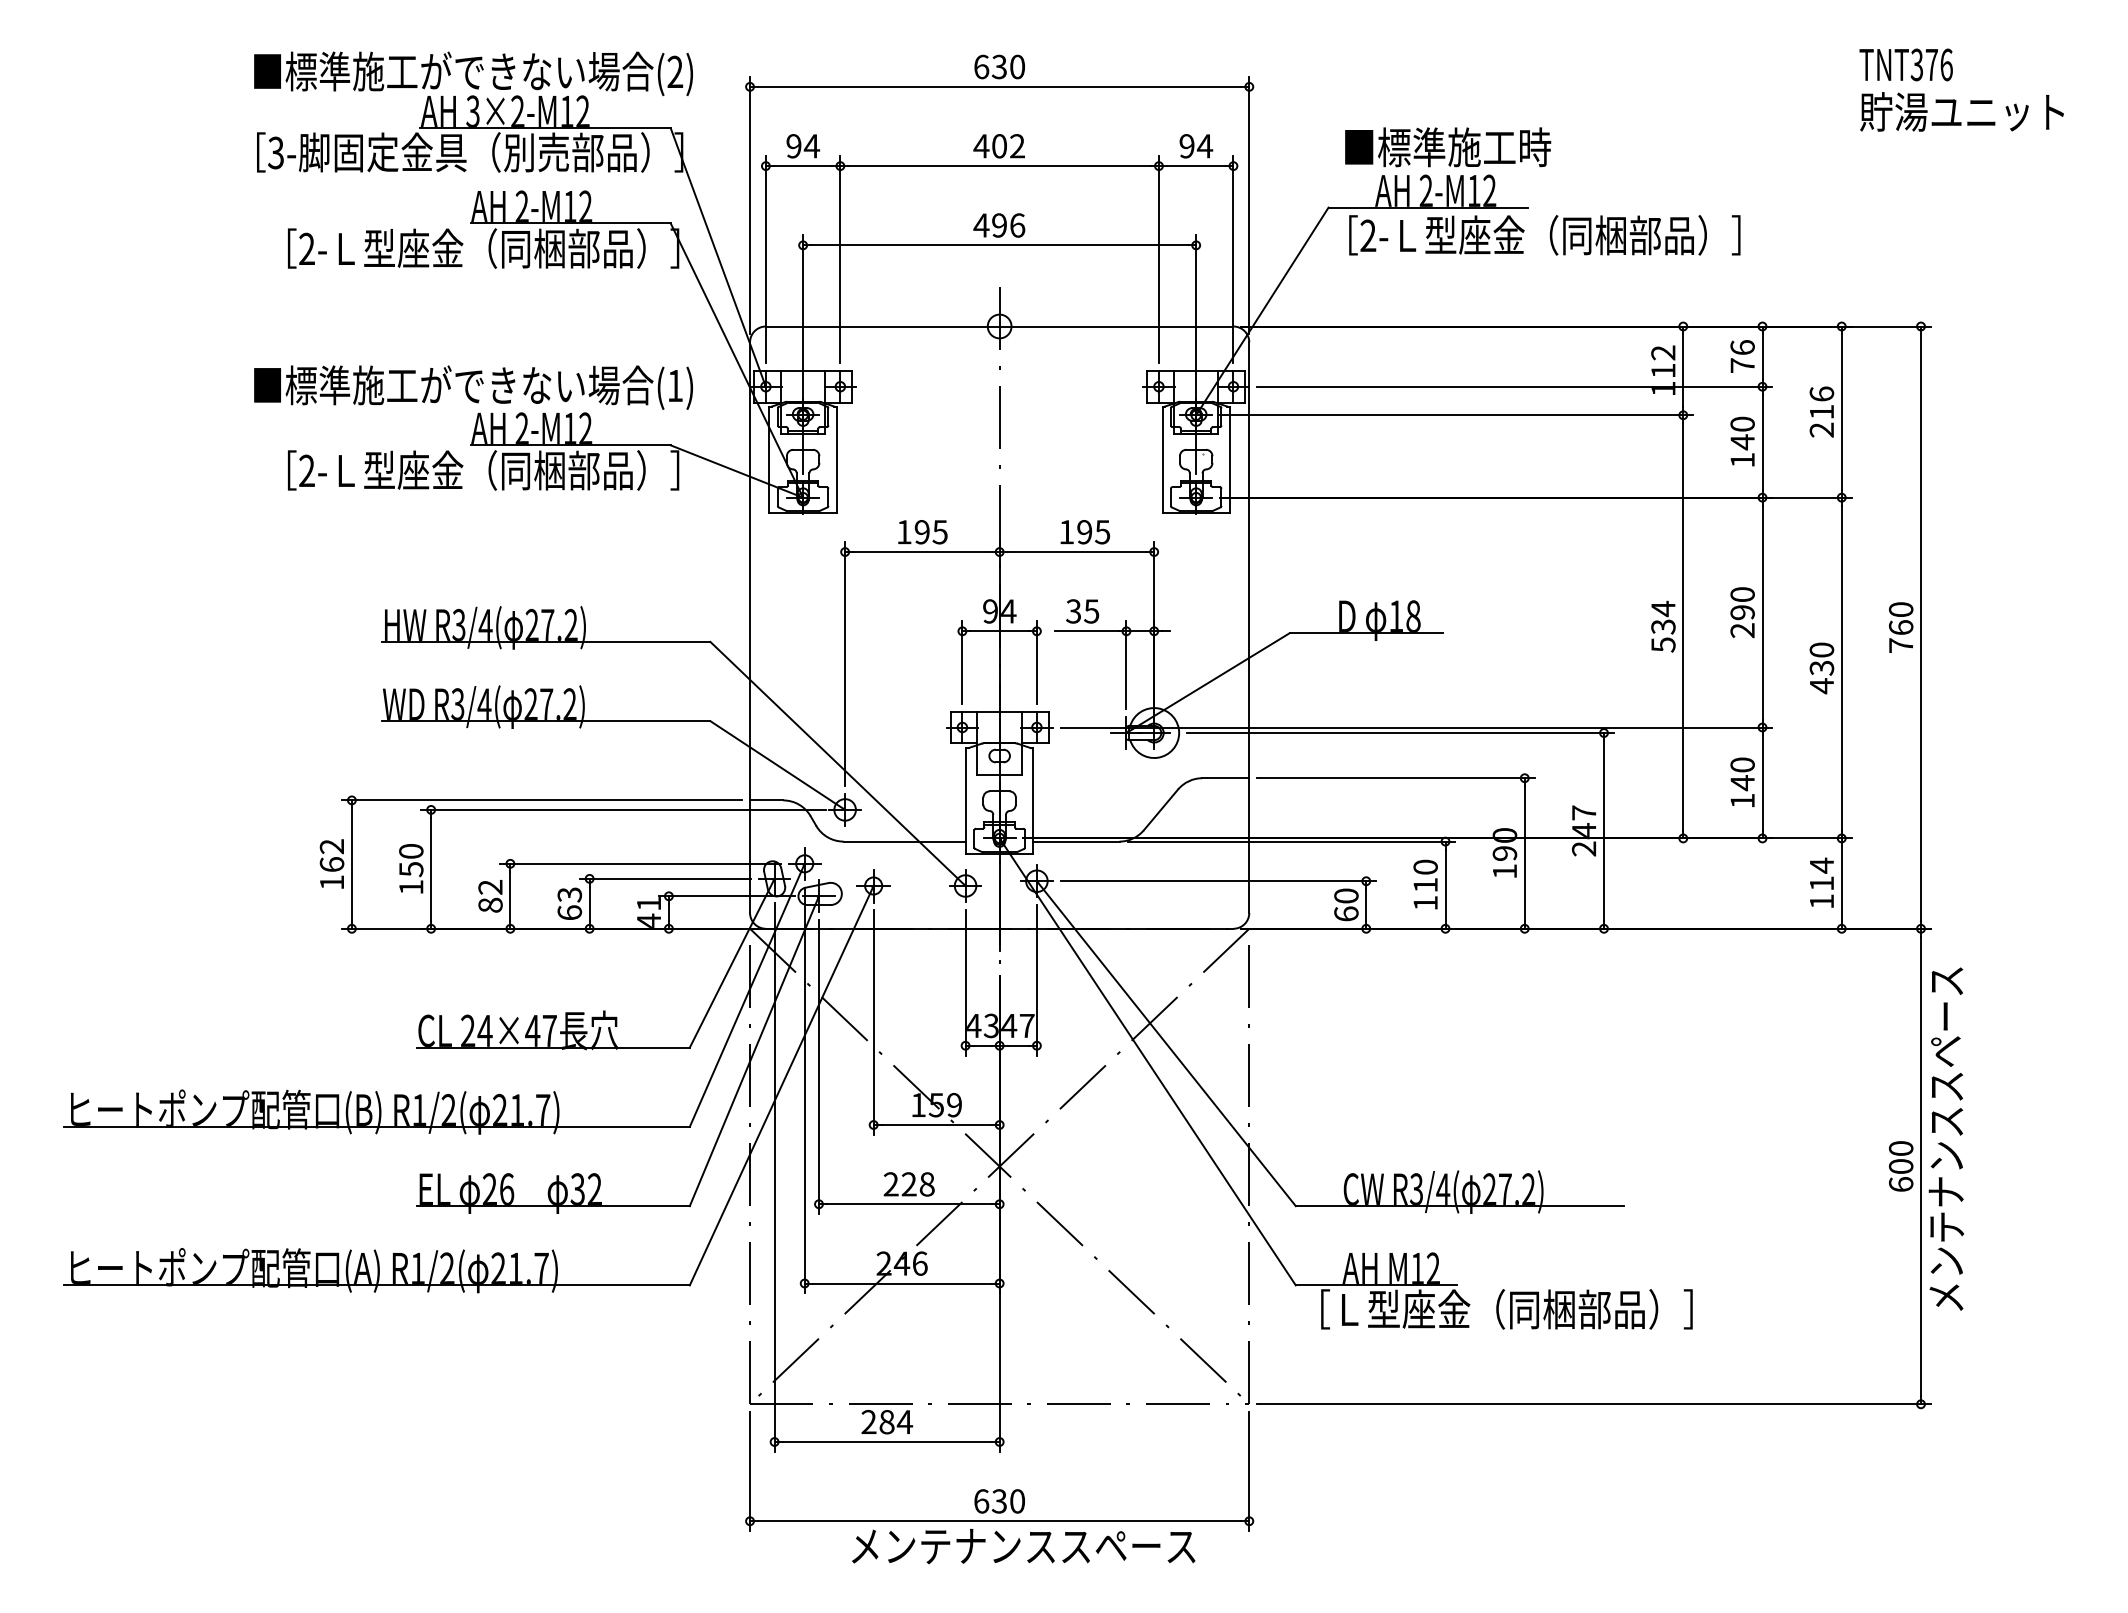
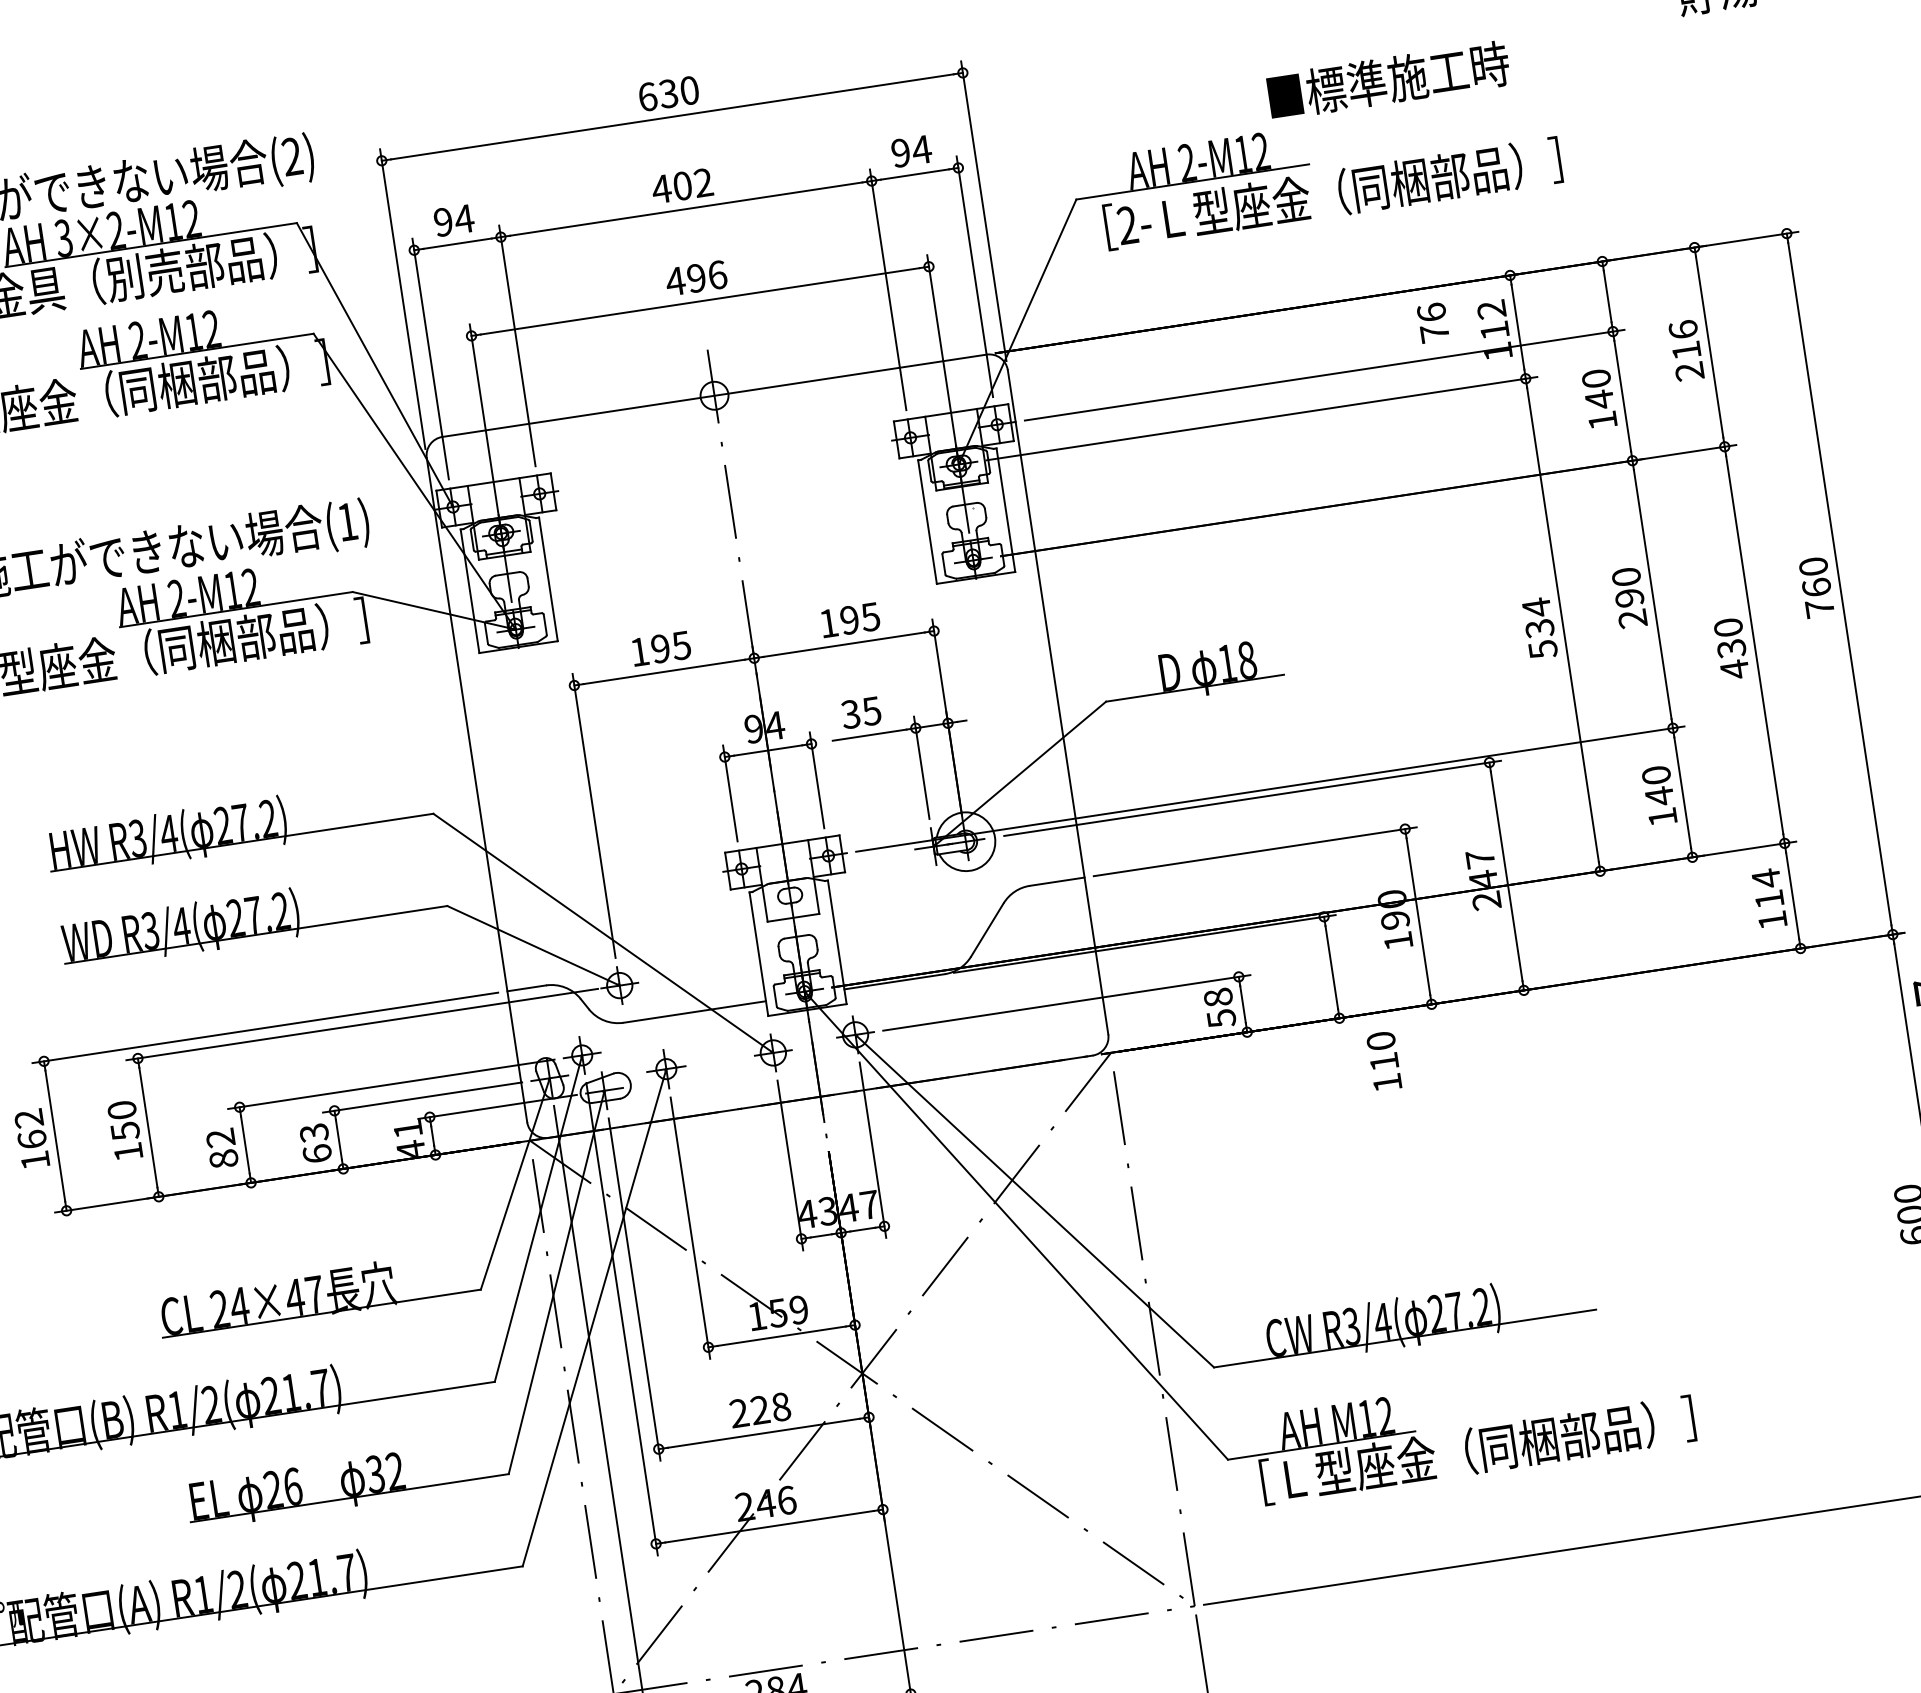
text: (1448, 147) -> (1389, 80), moved
text: (1742, 356) -> (1433, 322), moved
text: (1425, 884) -> (1384, 1061), moved
text: (1346, 904) -> (1219, 1007), 60 -> 58

